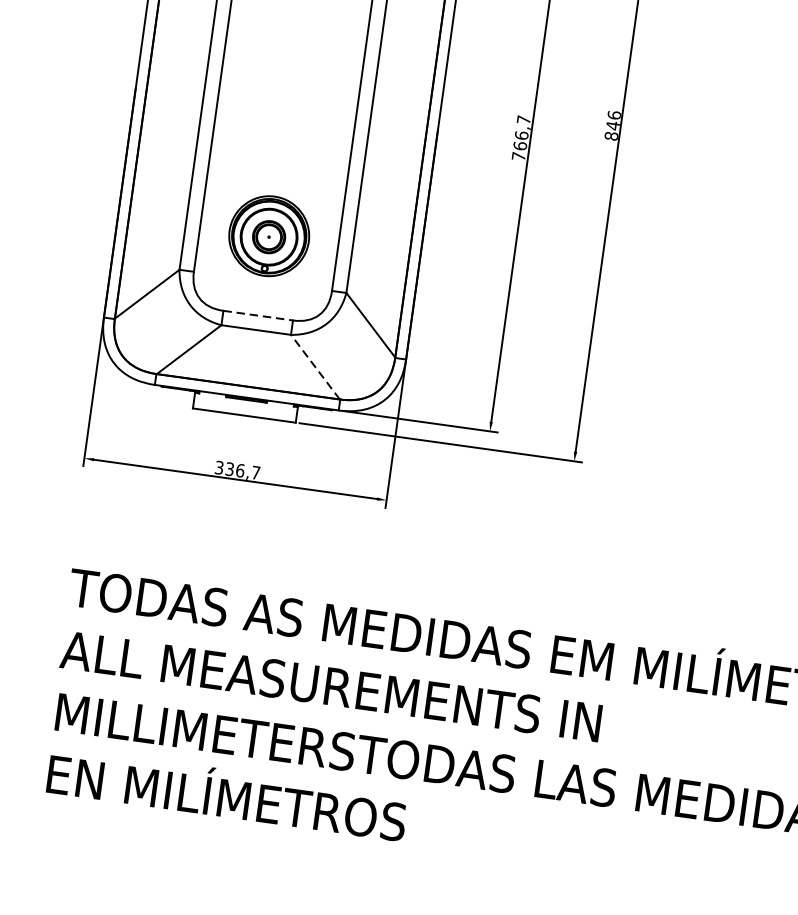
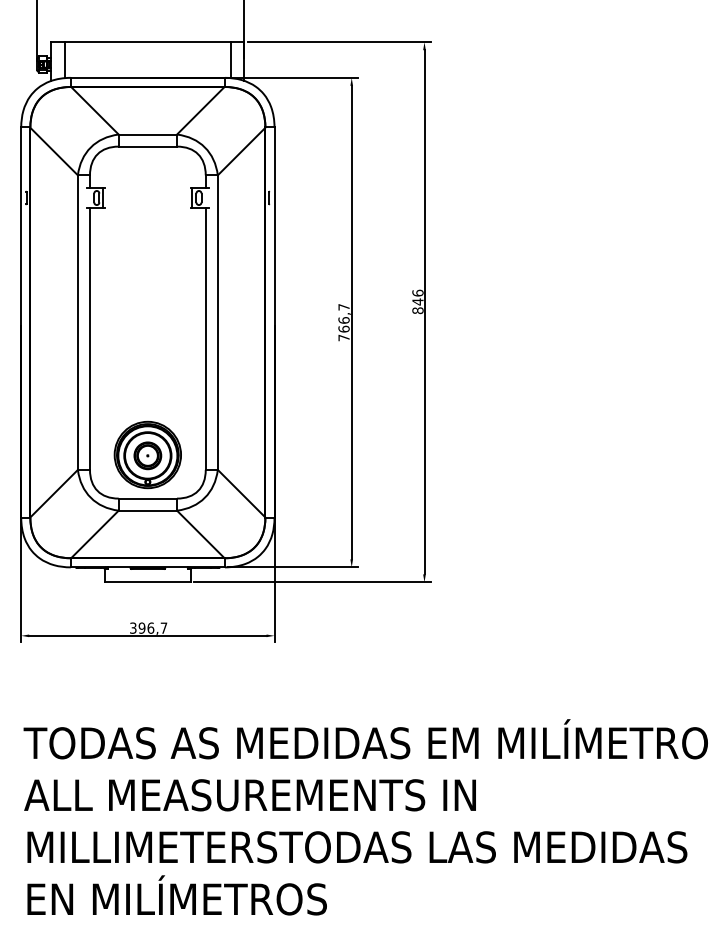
part: (268, 235) -> (147, 454), moved
line: (258, 315) -> (148, 498), dashed -> solid
line: (315, 367) -> (200, 534), dashed -> solid
text: (229, 468) -> (141, 627), 336,7 -> 396,7

